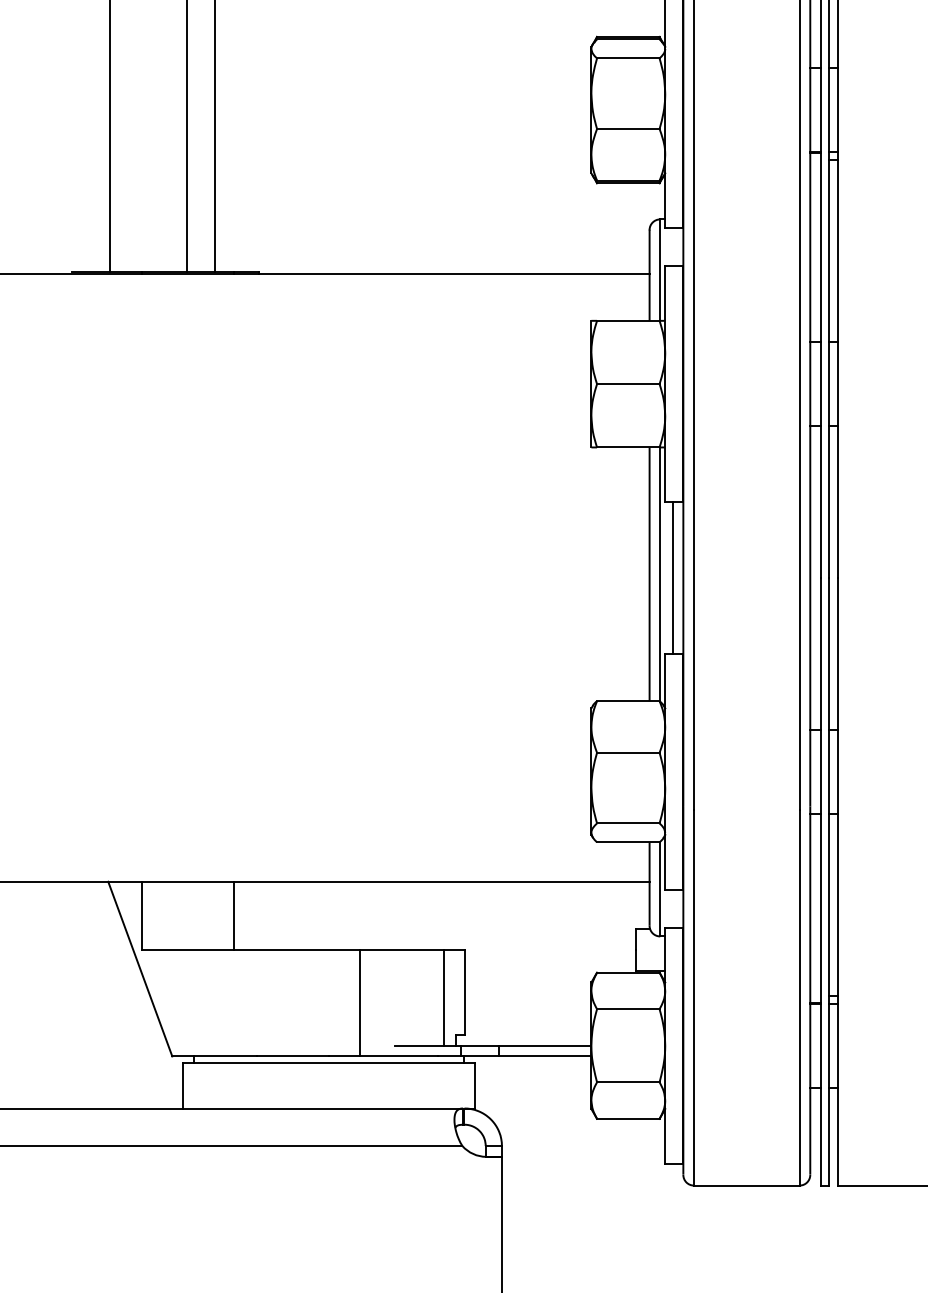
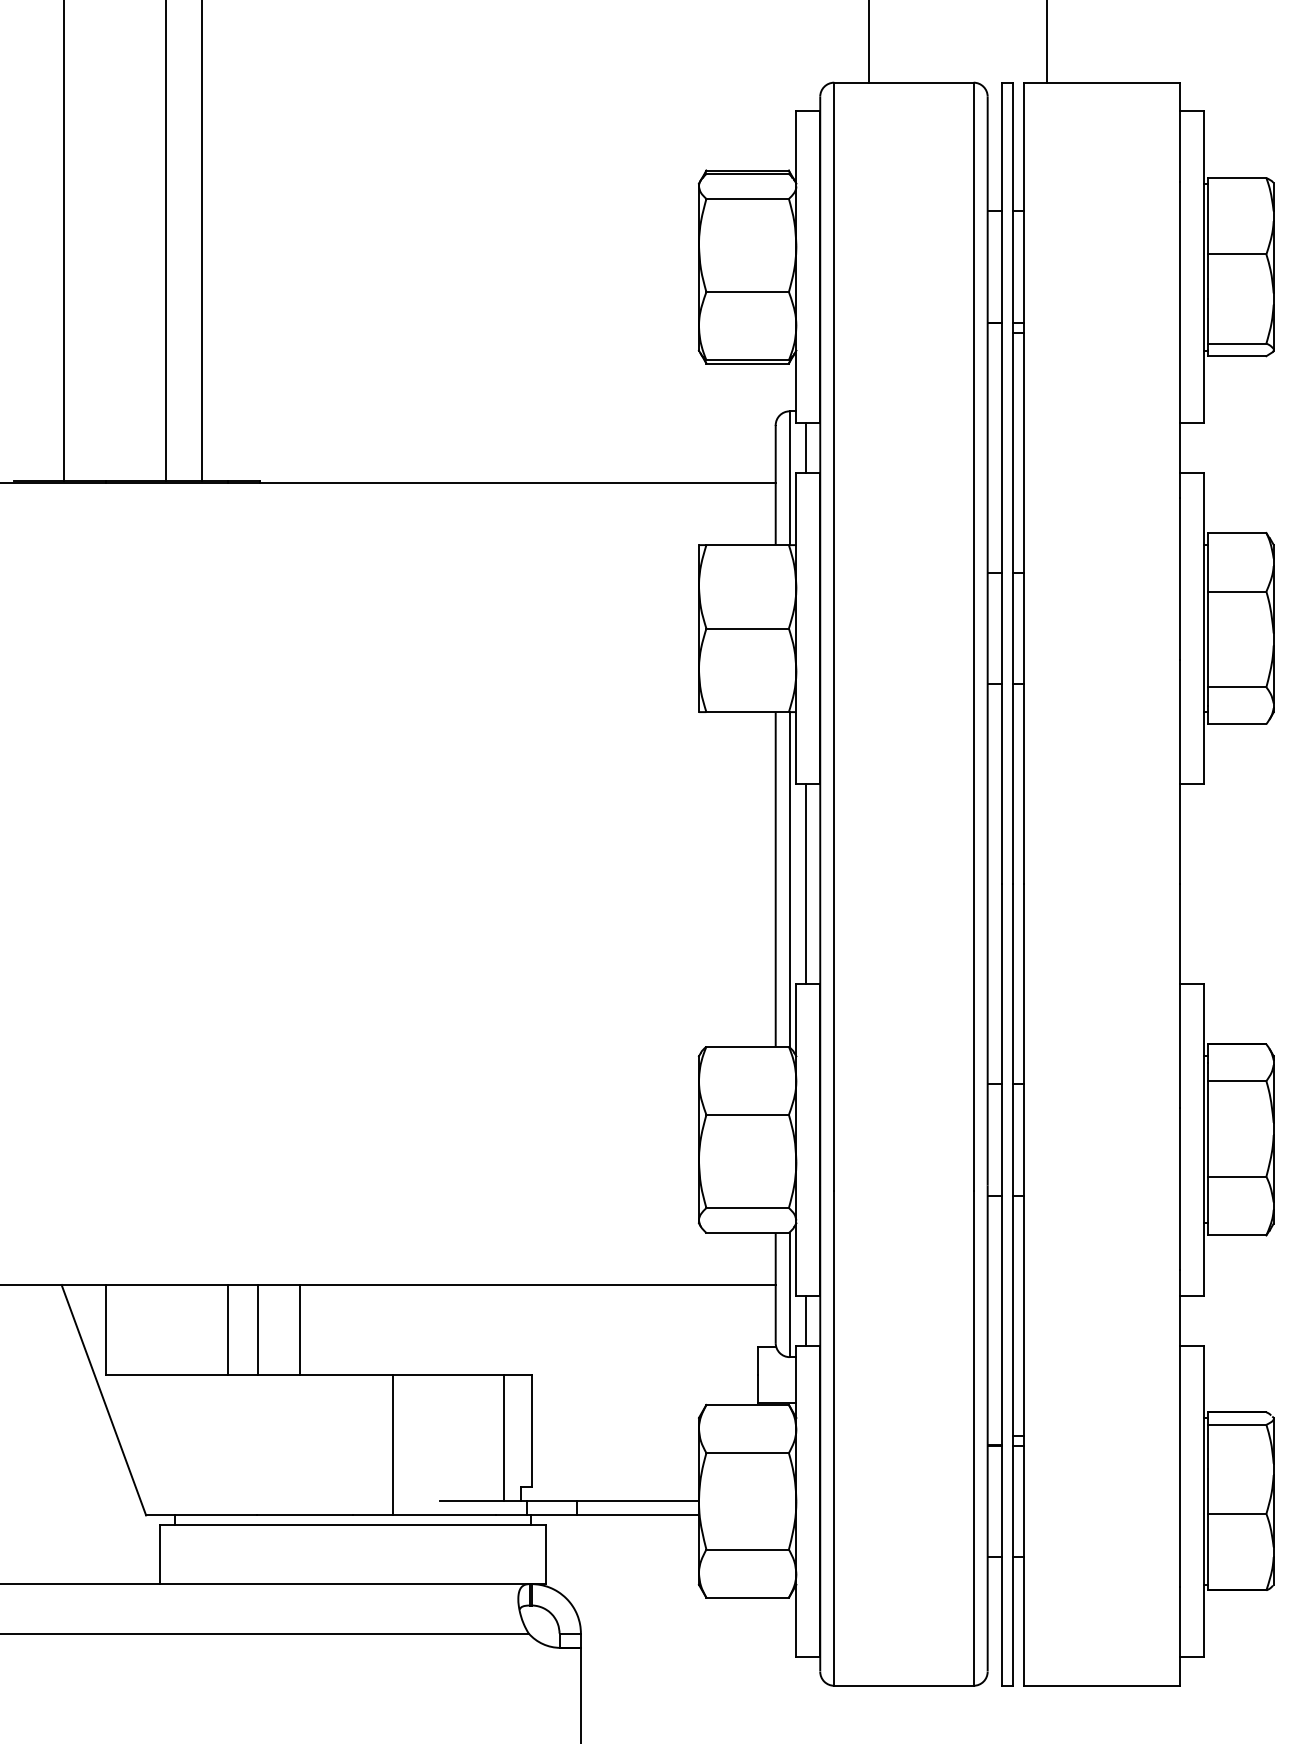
line: (672, 246) -> (806, 447), added
line: (672, 908) -> (806, 1320), added
line: (256, 916) -> (257, 1330), added
line: (289, 916) -> (300, 1330), added

